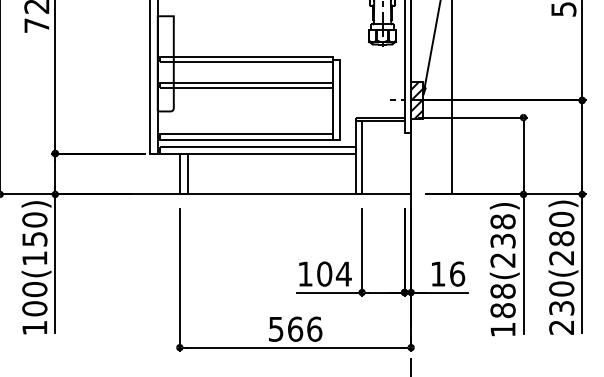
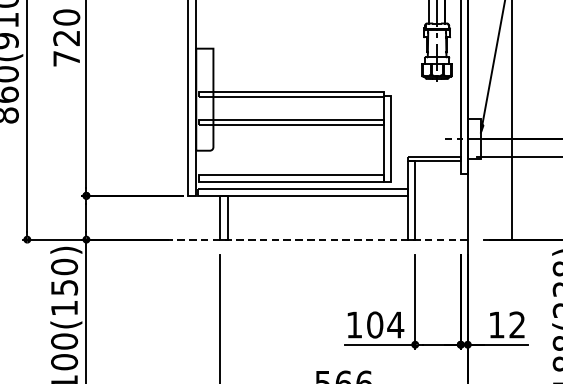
hatch: (417, 100) -> (474, 138), removed
line: (253, 194) -> (298, 239), solid -> dashed
text: (457, 273) -> (517, 324), 16 -> 12

